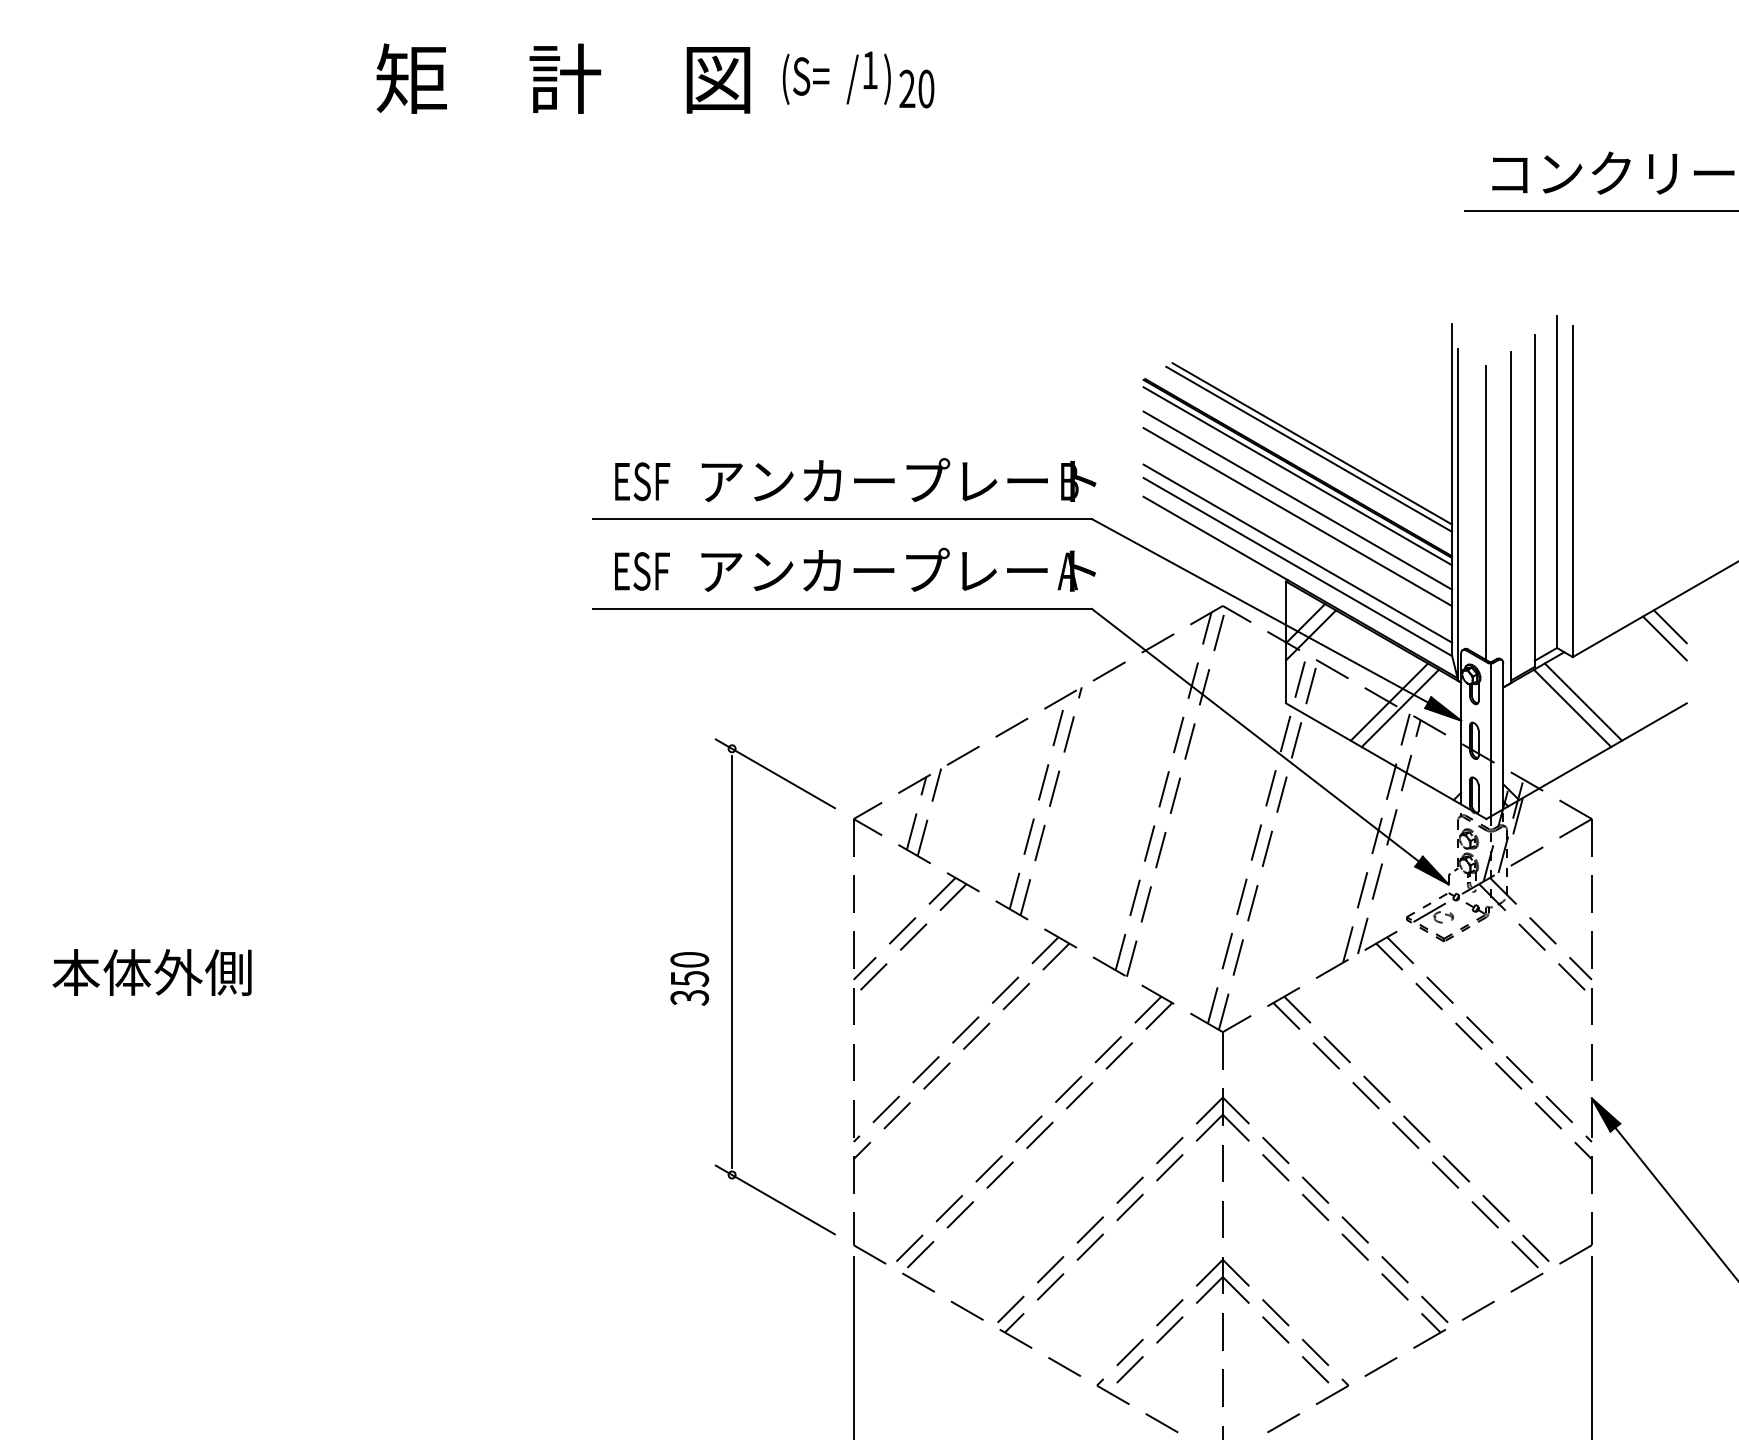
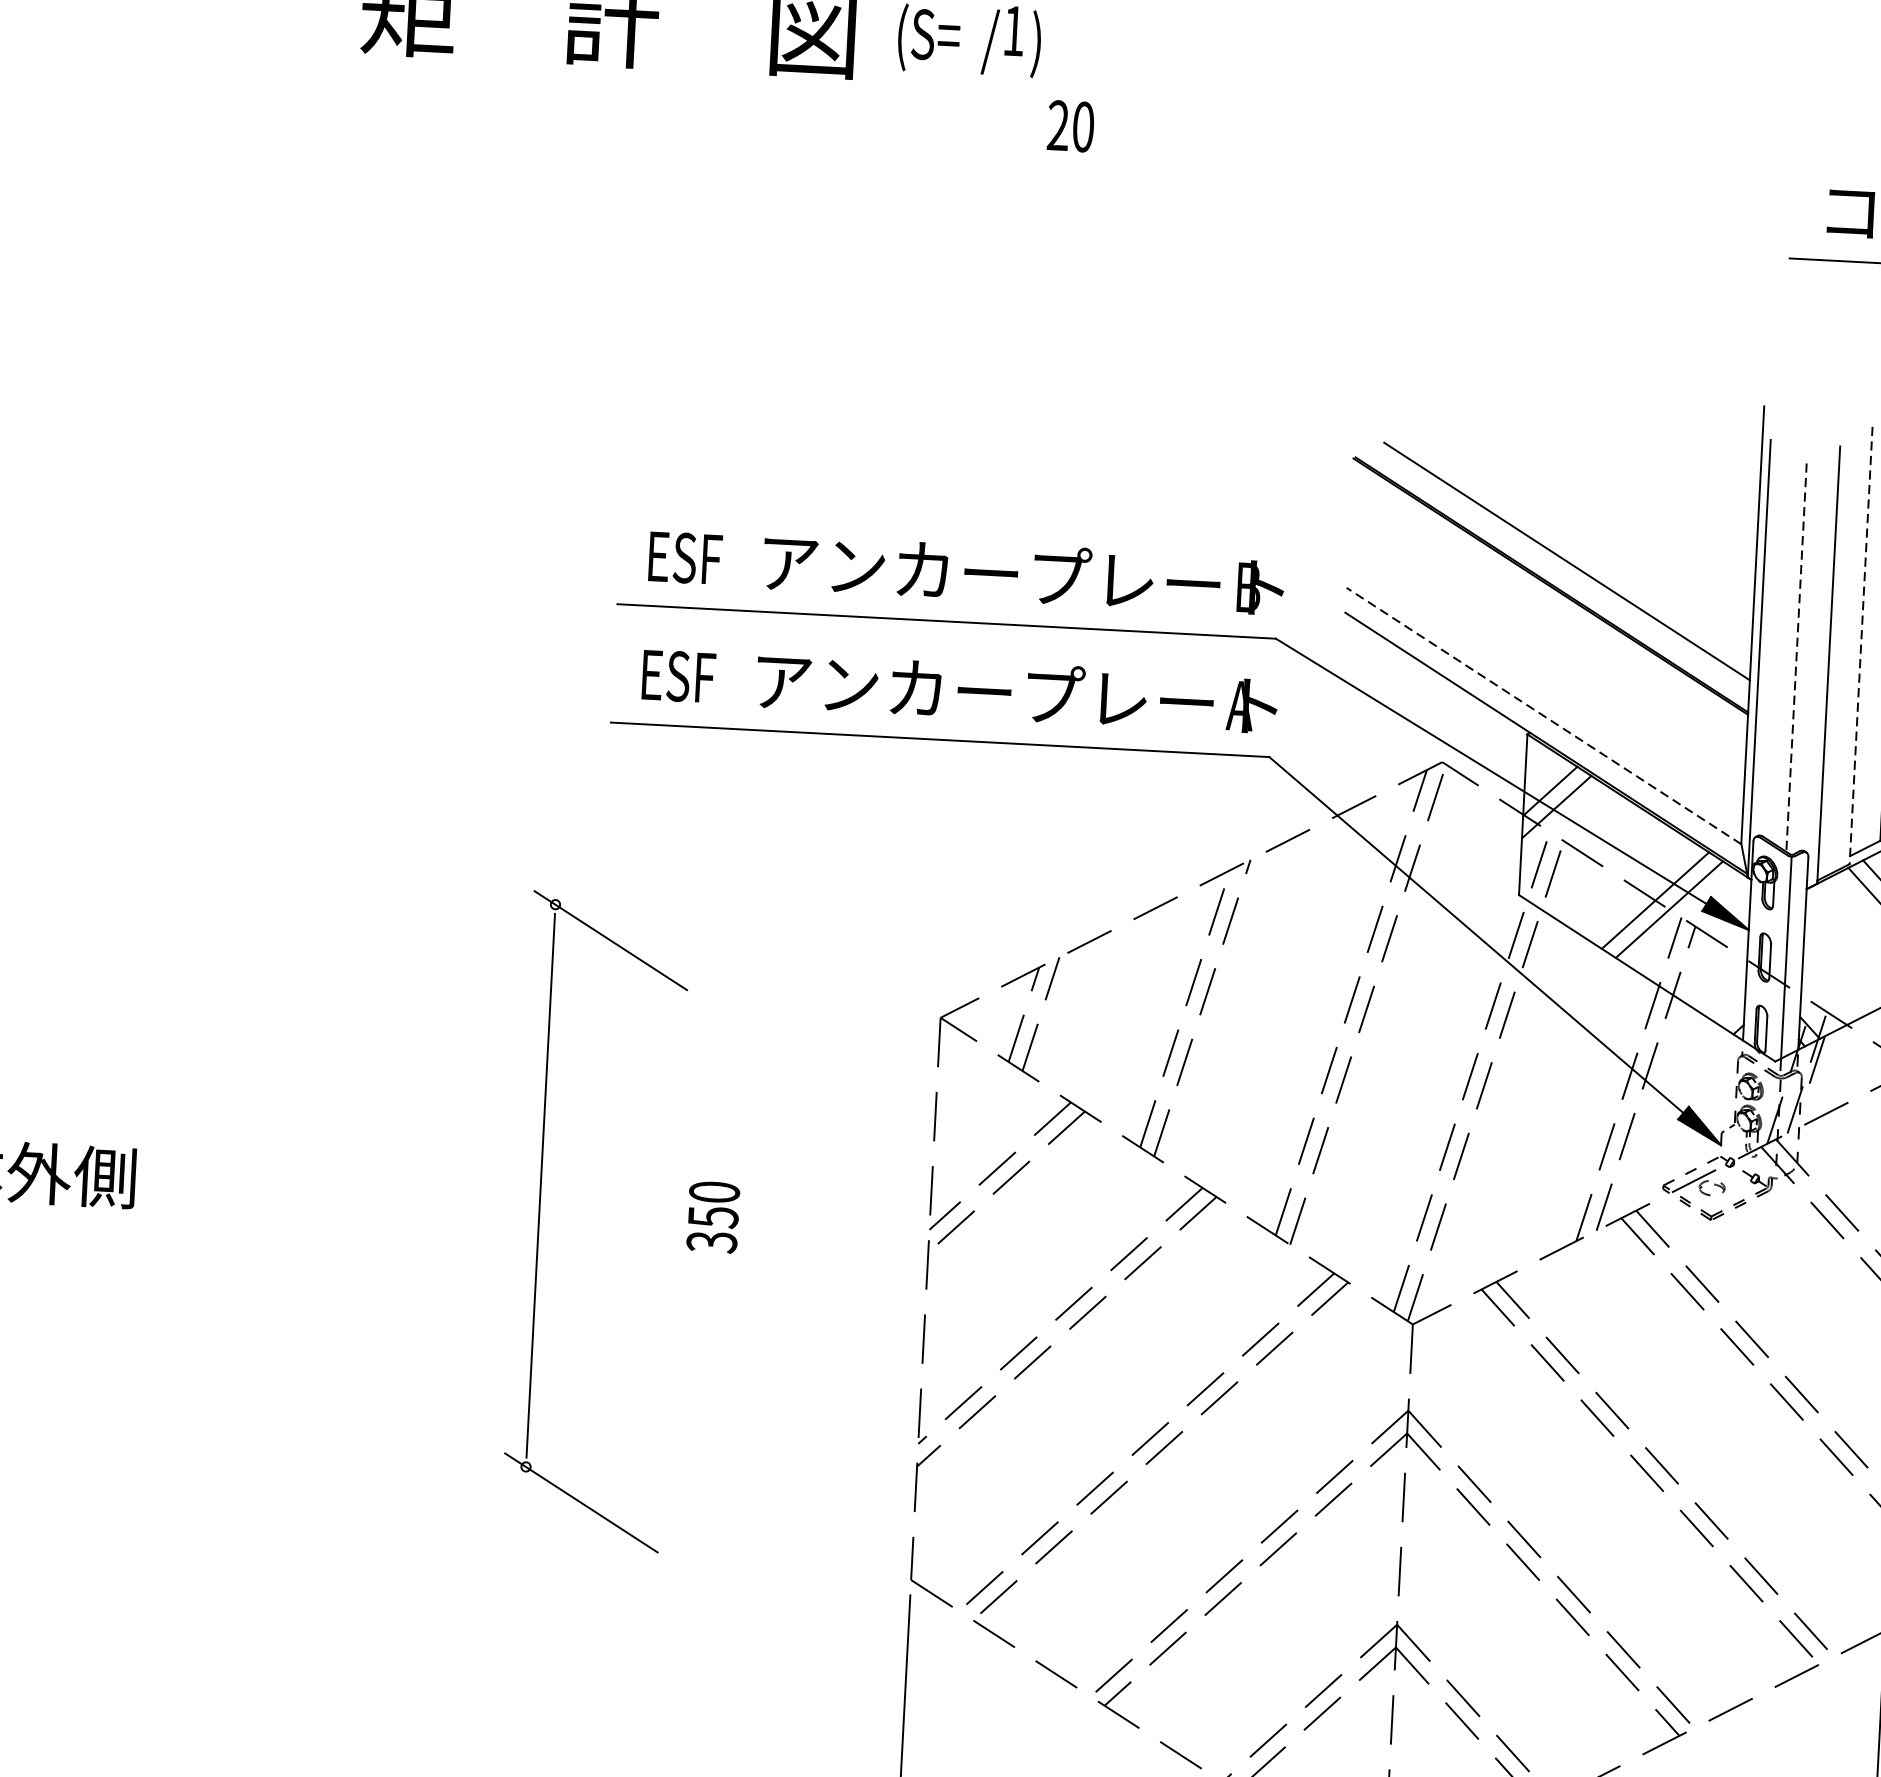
text: (916, 88) -> (1070, 125), moved
line: (1312, 443) -> (1571, 554), removed
line: (1297, 476) -> (1549, 596), removed
line: (1297, 500) -> (1548, 628), removed
line: (1534, 501) -> (1860, 645), solid -> dashed
line: (1486, 513) -> (1796, 658), solid -> dashed
line: (1297, 517) -> (1546, 650), removed
line: (1297, 553) -> (1544, 698), removed
line: (1297, 566) -> (1543, 715), solid -> dashed
part: (732, 986) -> (539, 1218), moved

